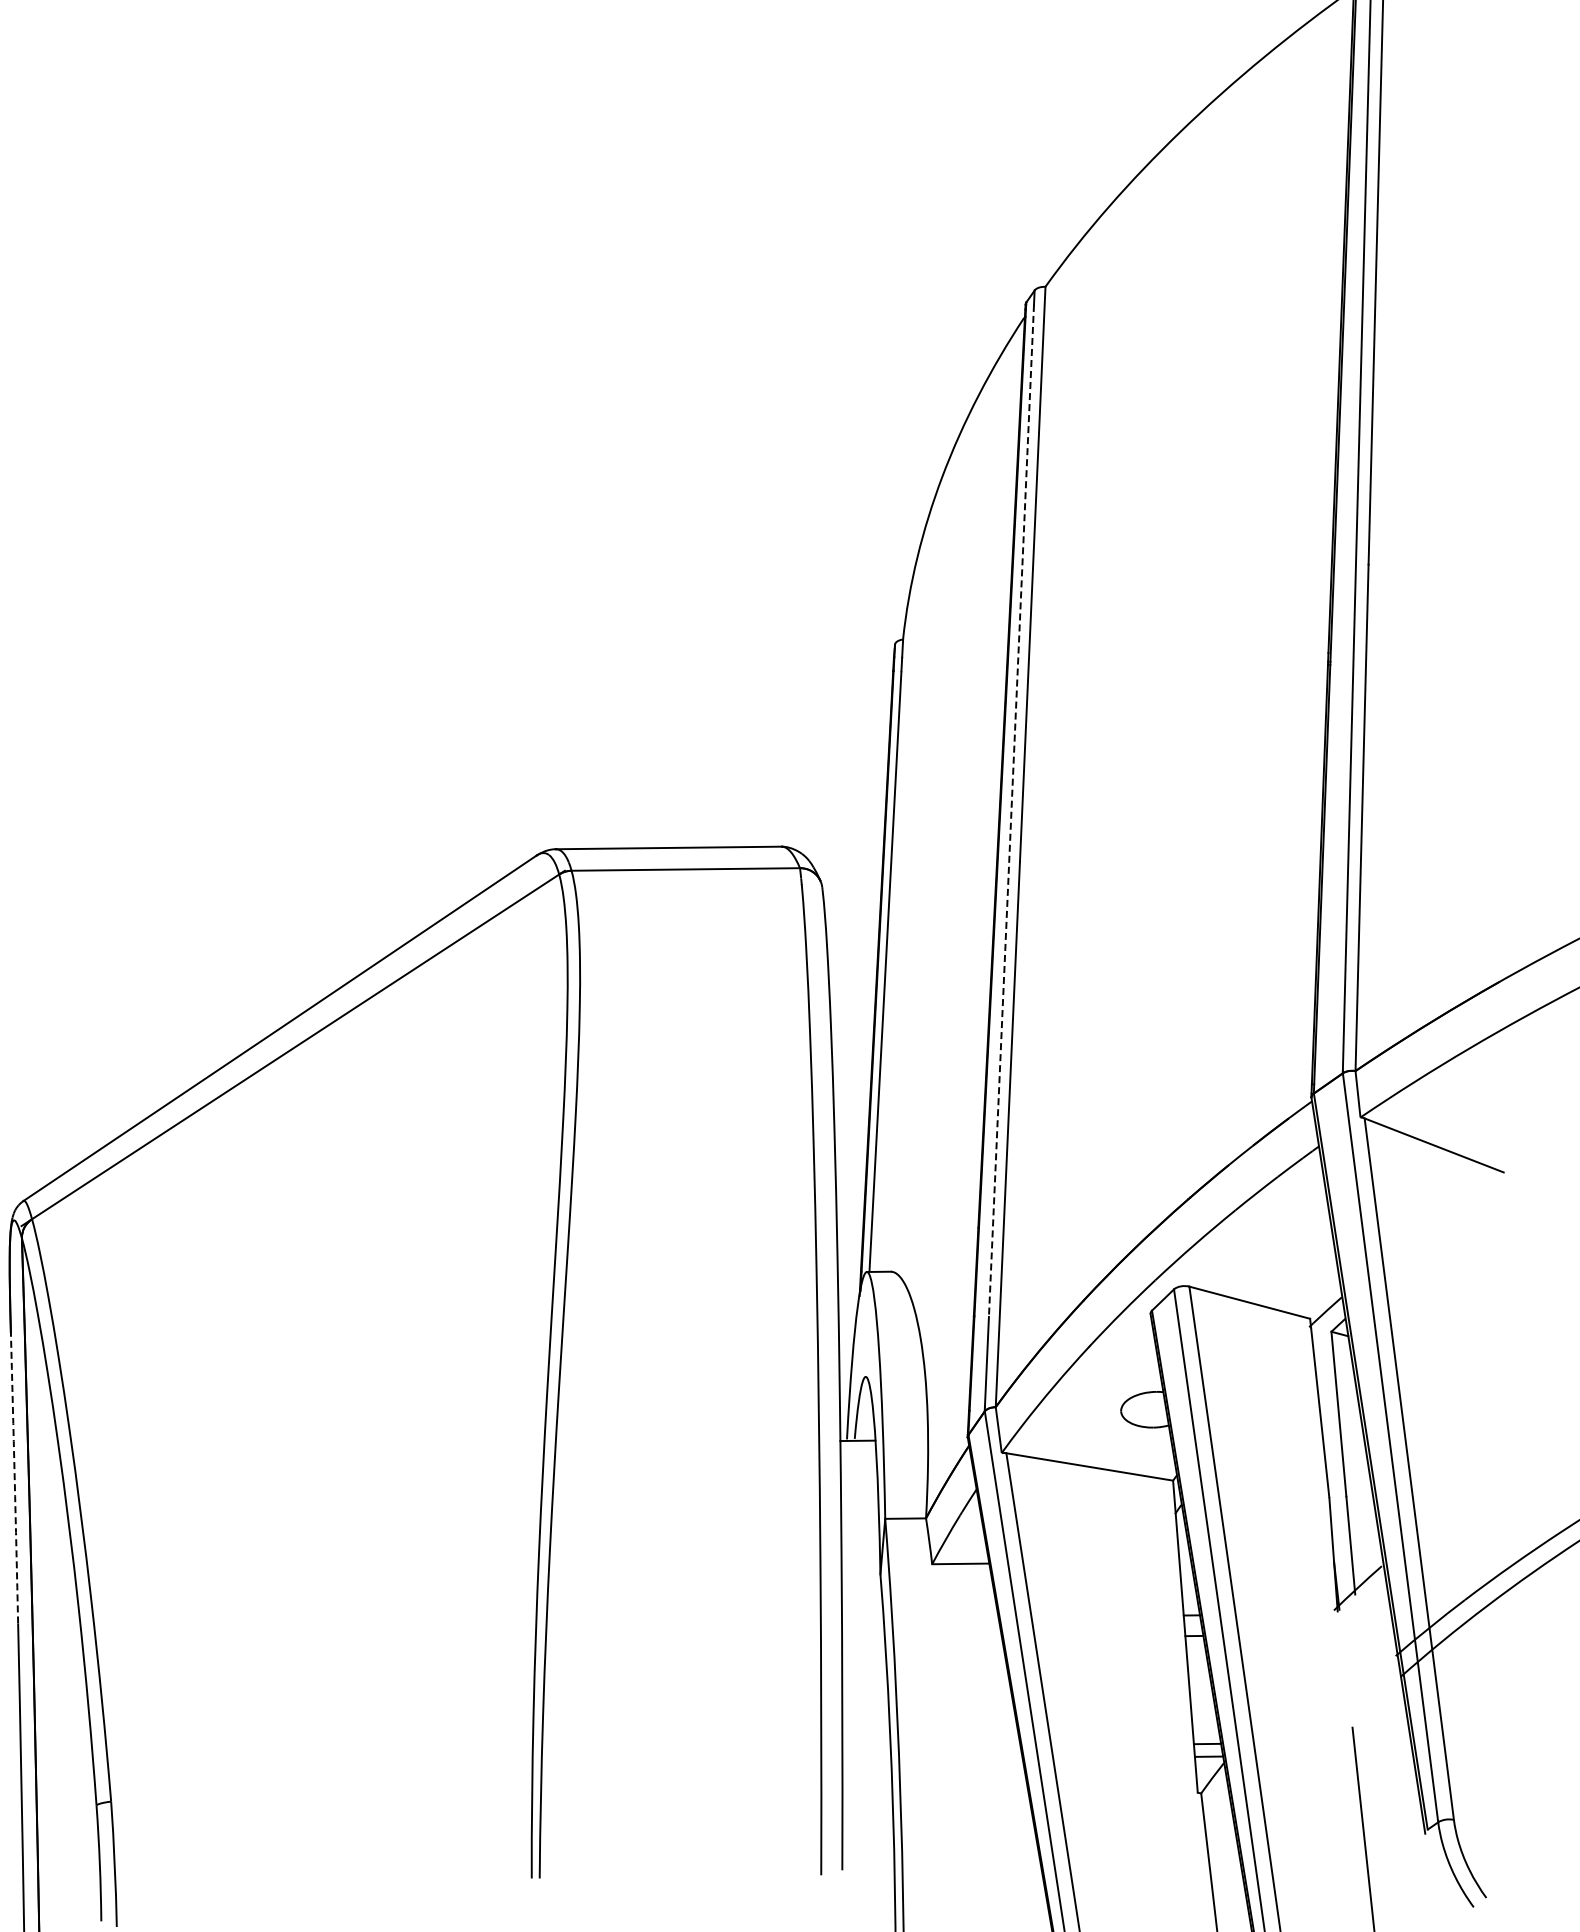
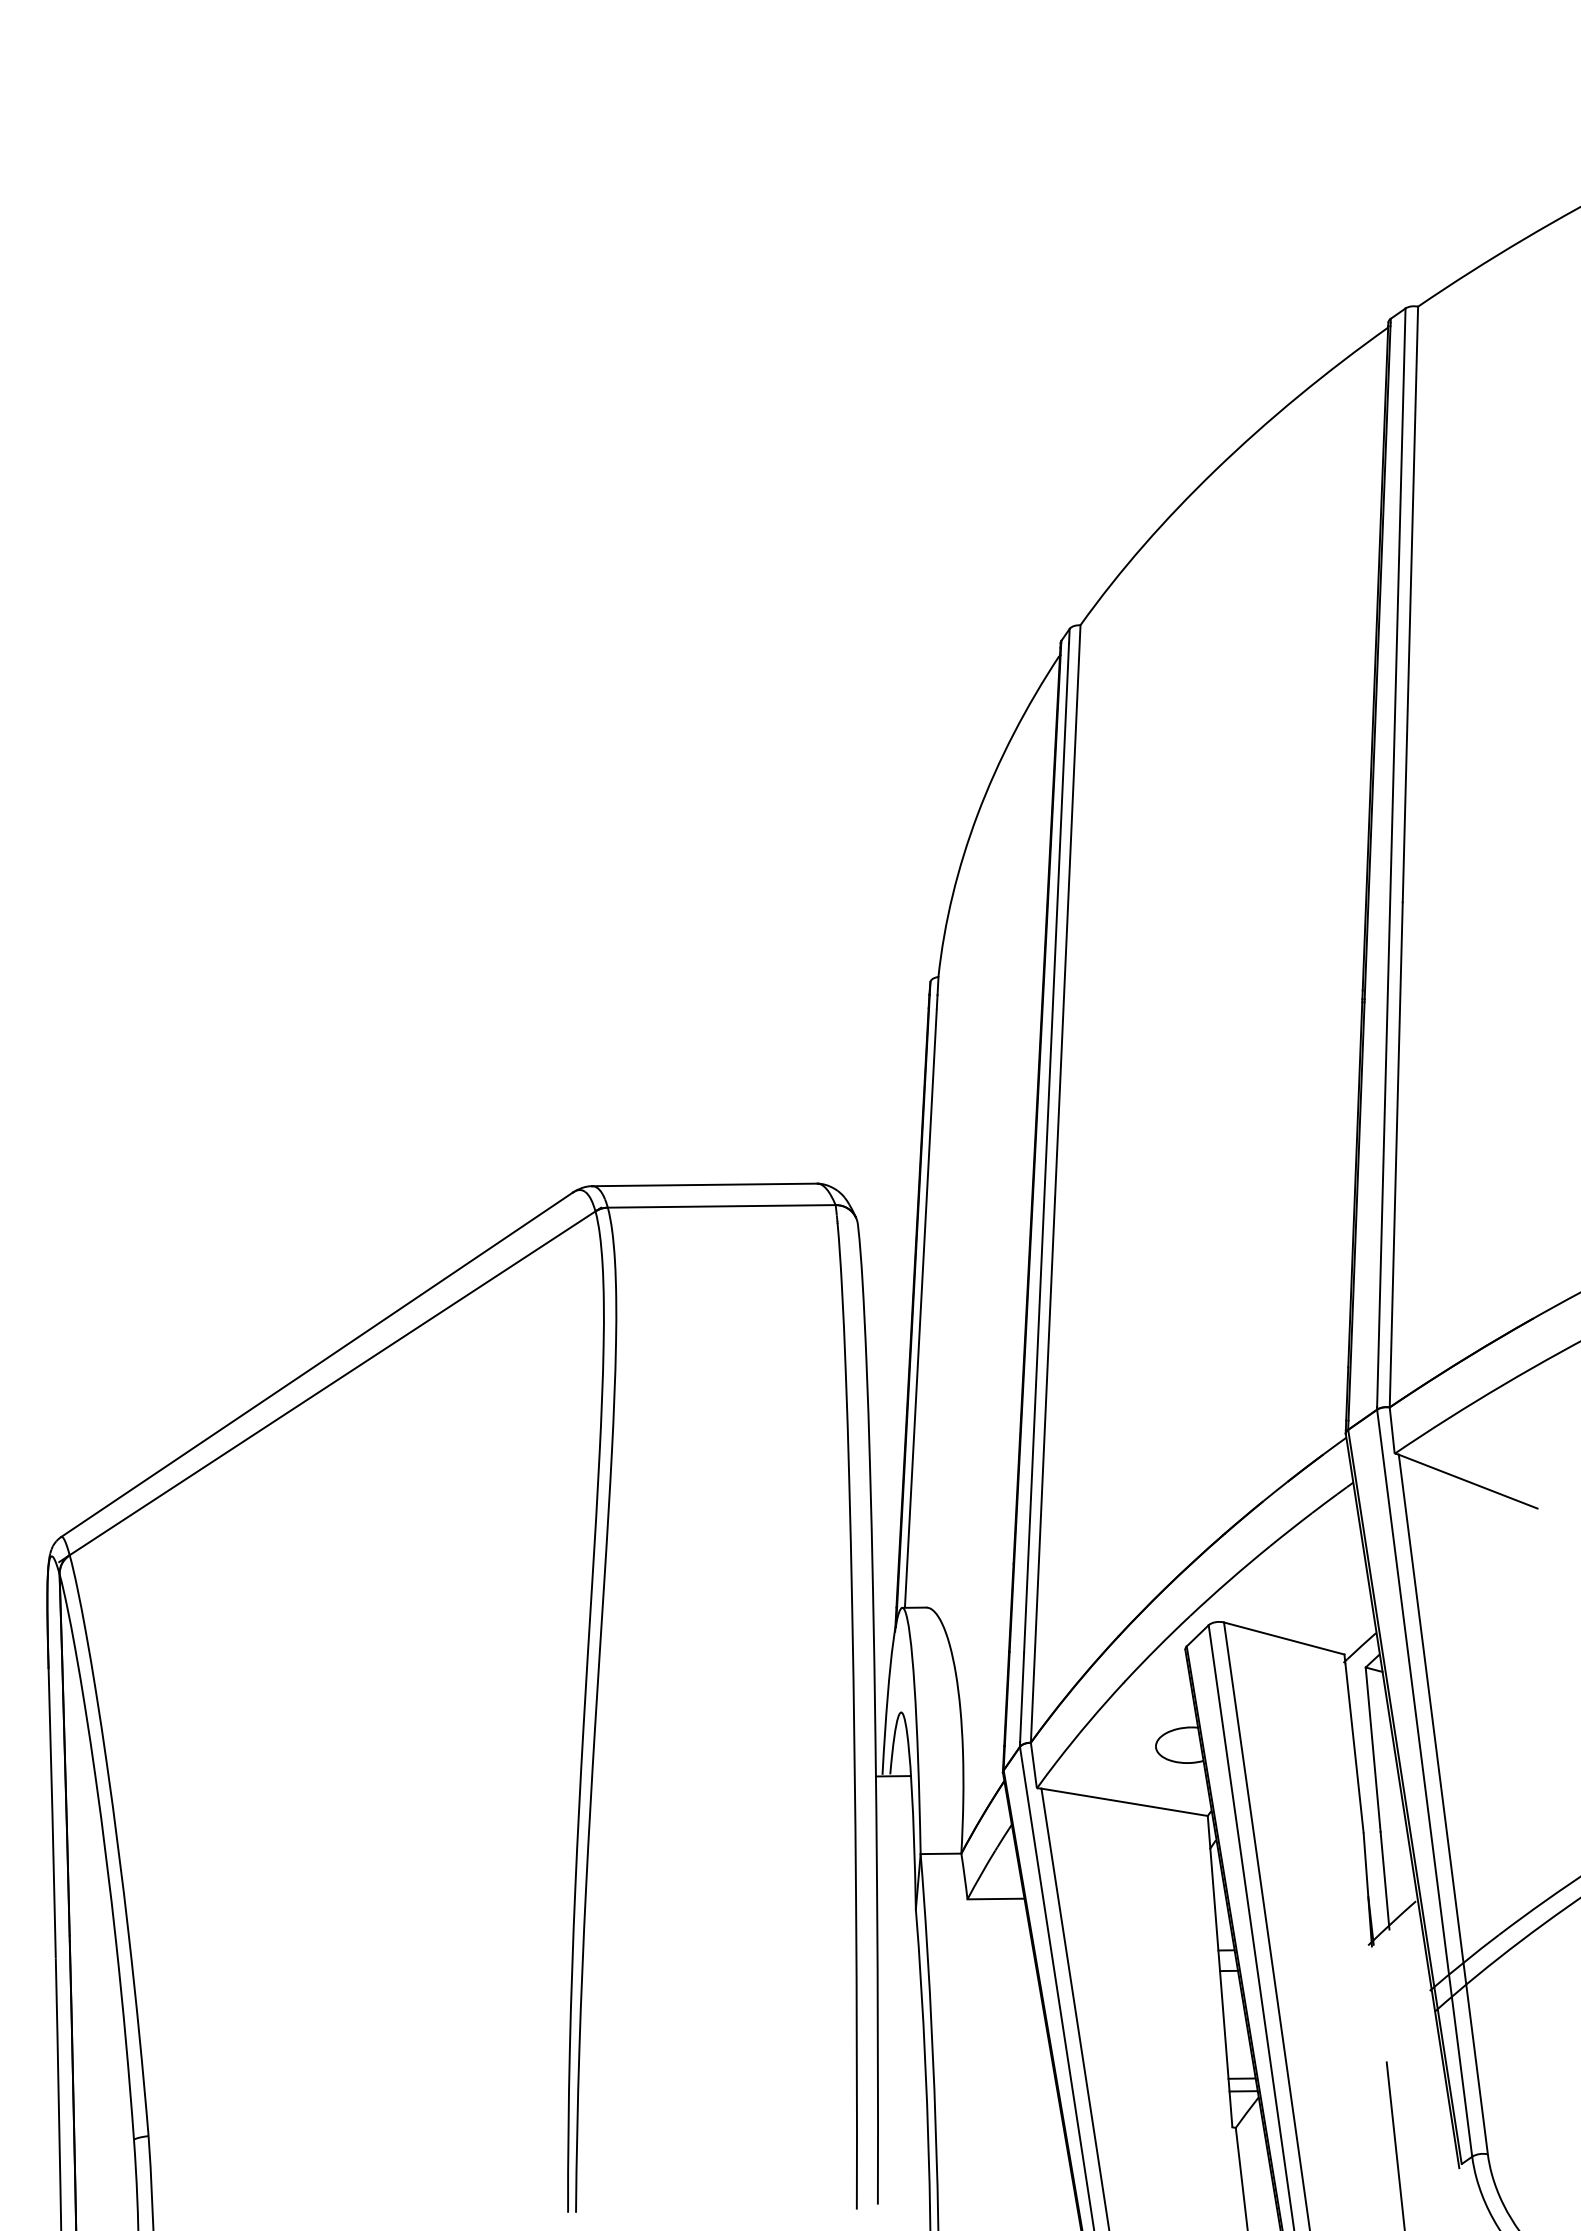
line: (1011, 811) -> (1046, 1148), dashed -> solid
arc: (14, 1478) -> (52, 1813), dashed -> solid

